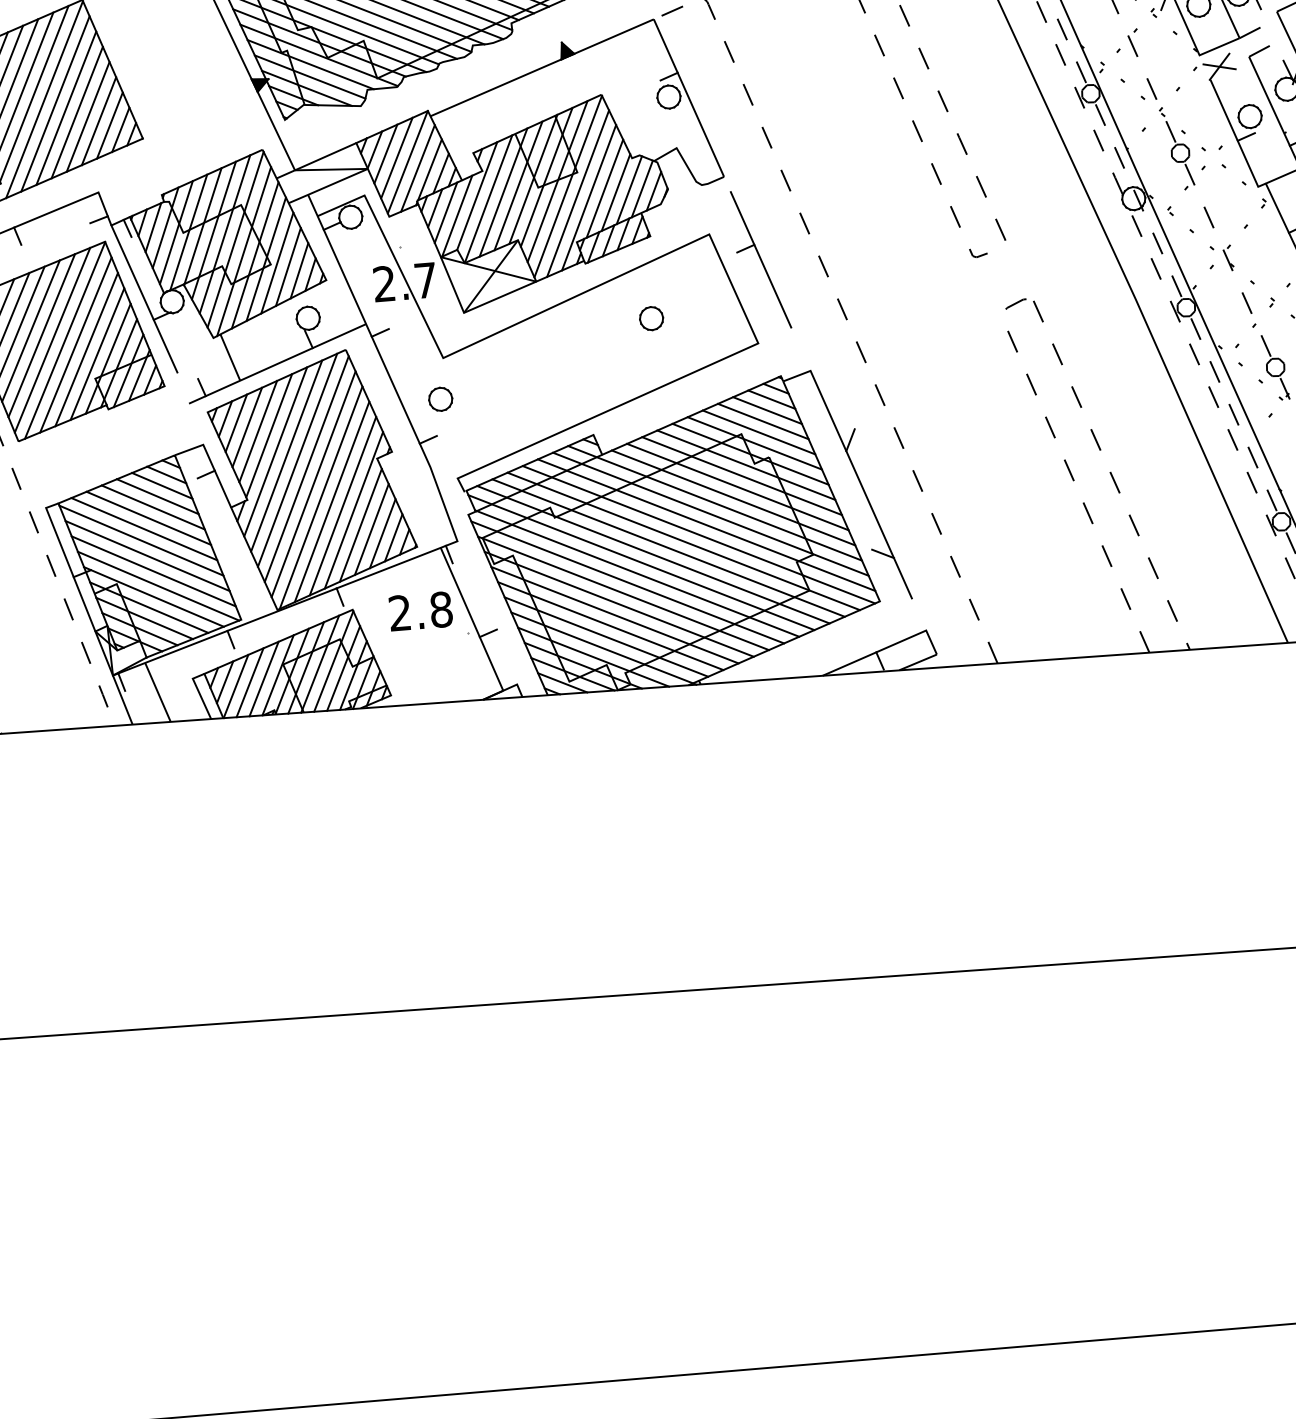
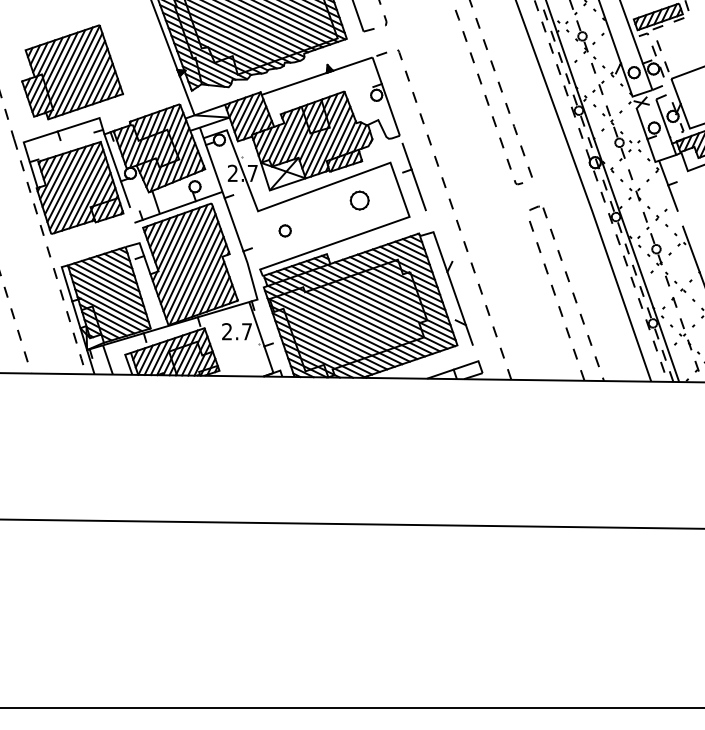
part: (649, 318) -> (358, 200), size x1.6
part: (439, 398) -> (284, 230), moved
text: (442, 609) -> (247, 331), 2.8 -> 2.7

